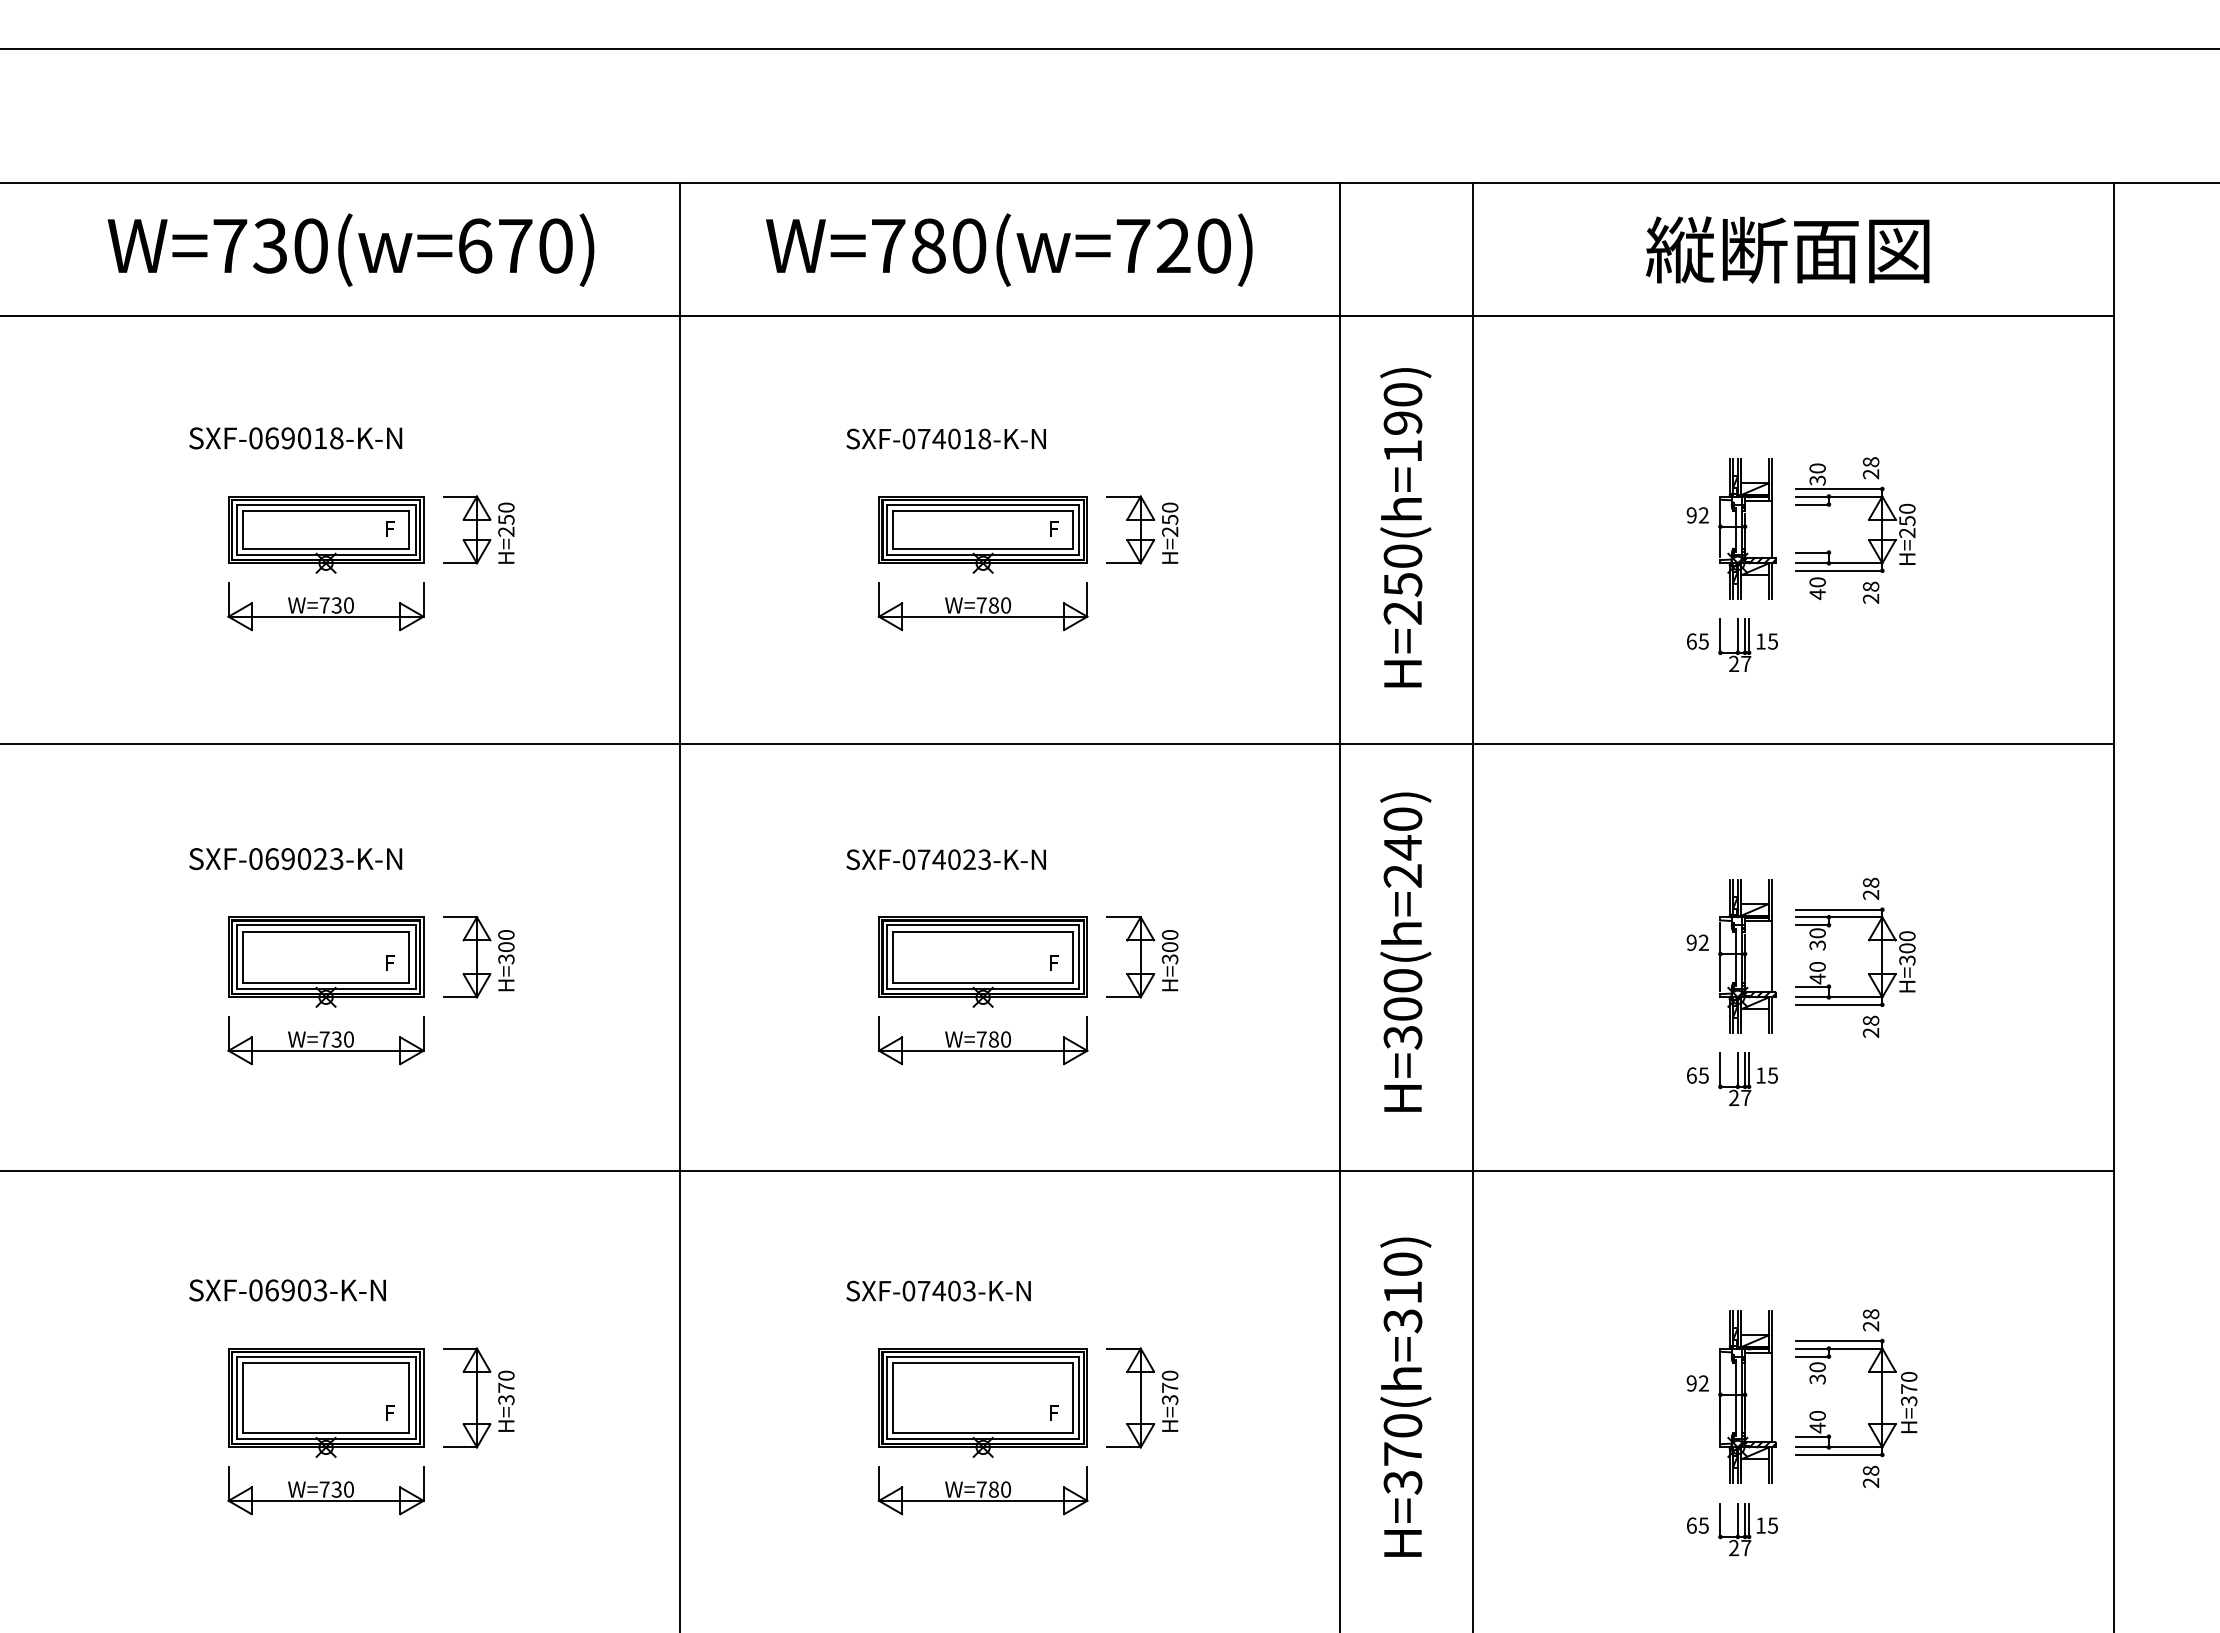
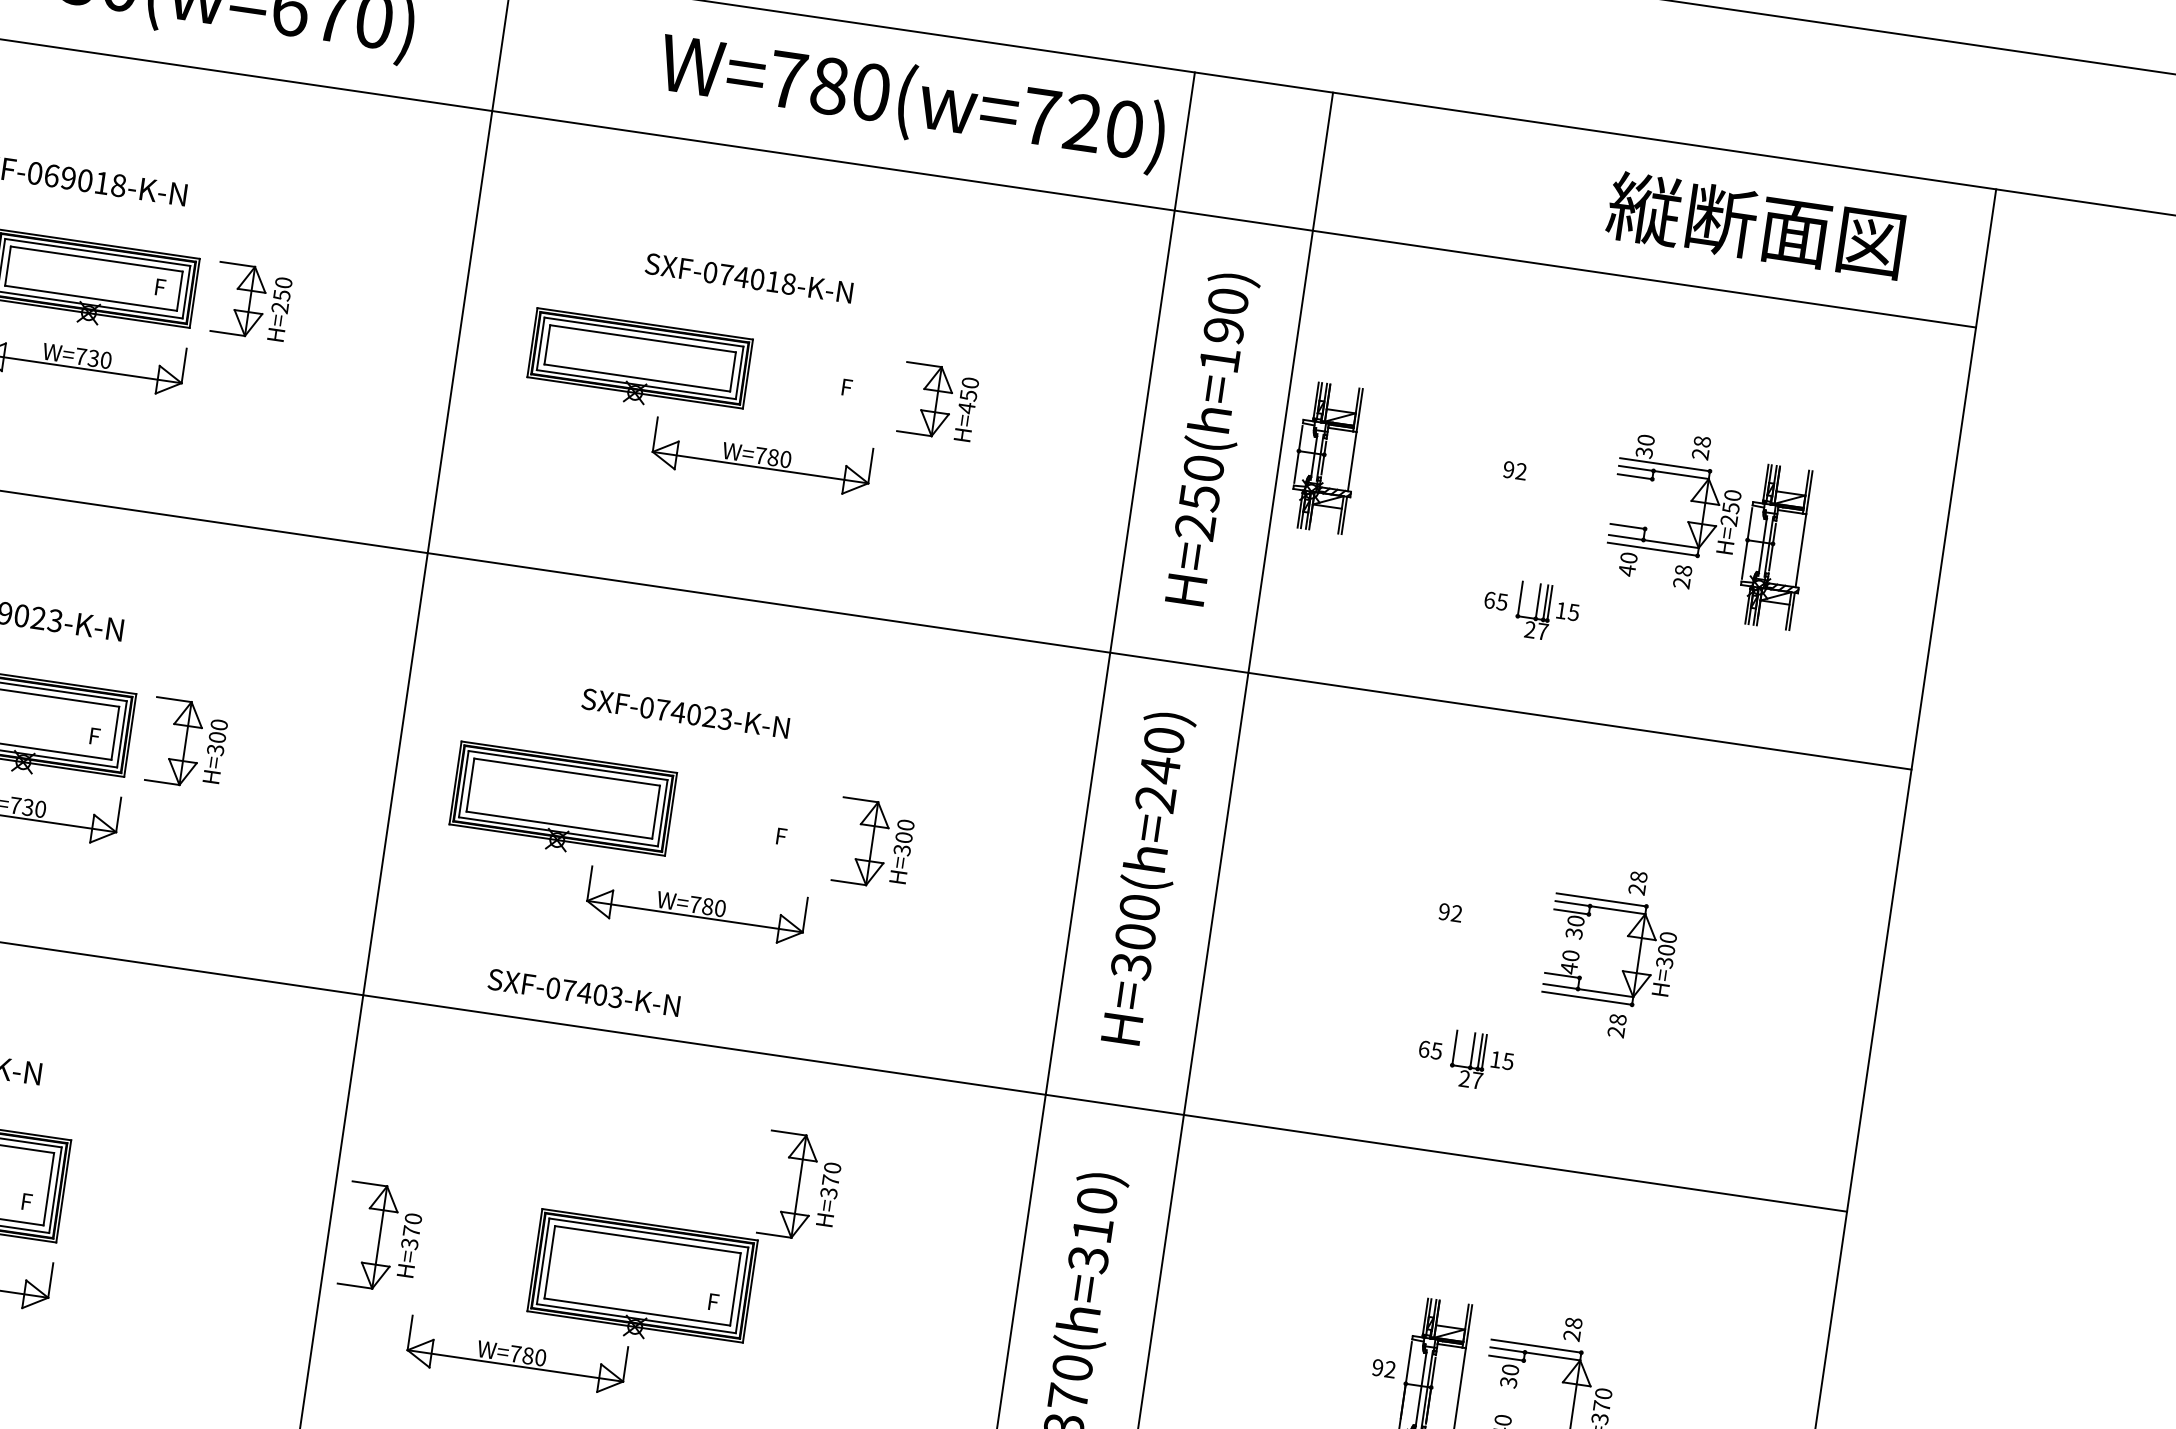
text: (1009, 249) -> (912, 101), moved
text: (1787, 249) -> (1755, 224), moved
part: (1747, 528) -> (1326, 457), moved
text: (1169, 531) -> (966, 407), H=250 -> H=450
part: (982, 534) -> (638, 363), moved
part: (1747, 956) -> (1775, 546), moved
part: (982, 961) -> (561, 802), moved
text: (938, 1290) -> (584, 992), moved
part: (478, 1397) -> (381, 1237), moved
part: (1142, 1397) -> (800, 1186), moved
part: (982, 1490) -> (516, 1355), moved

